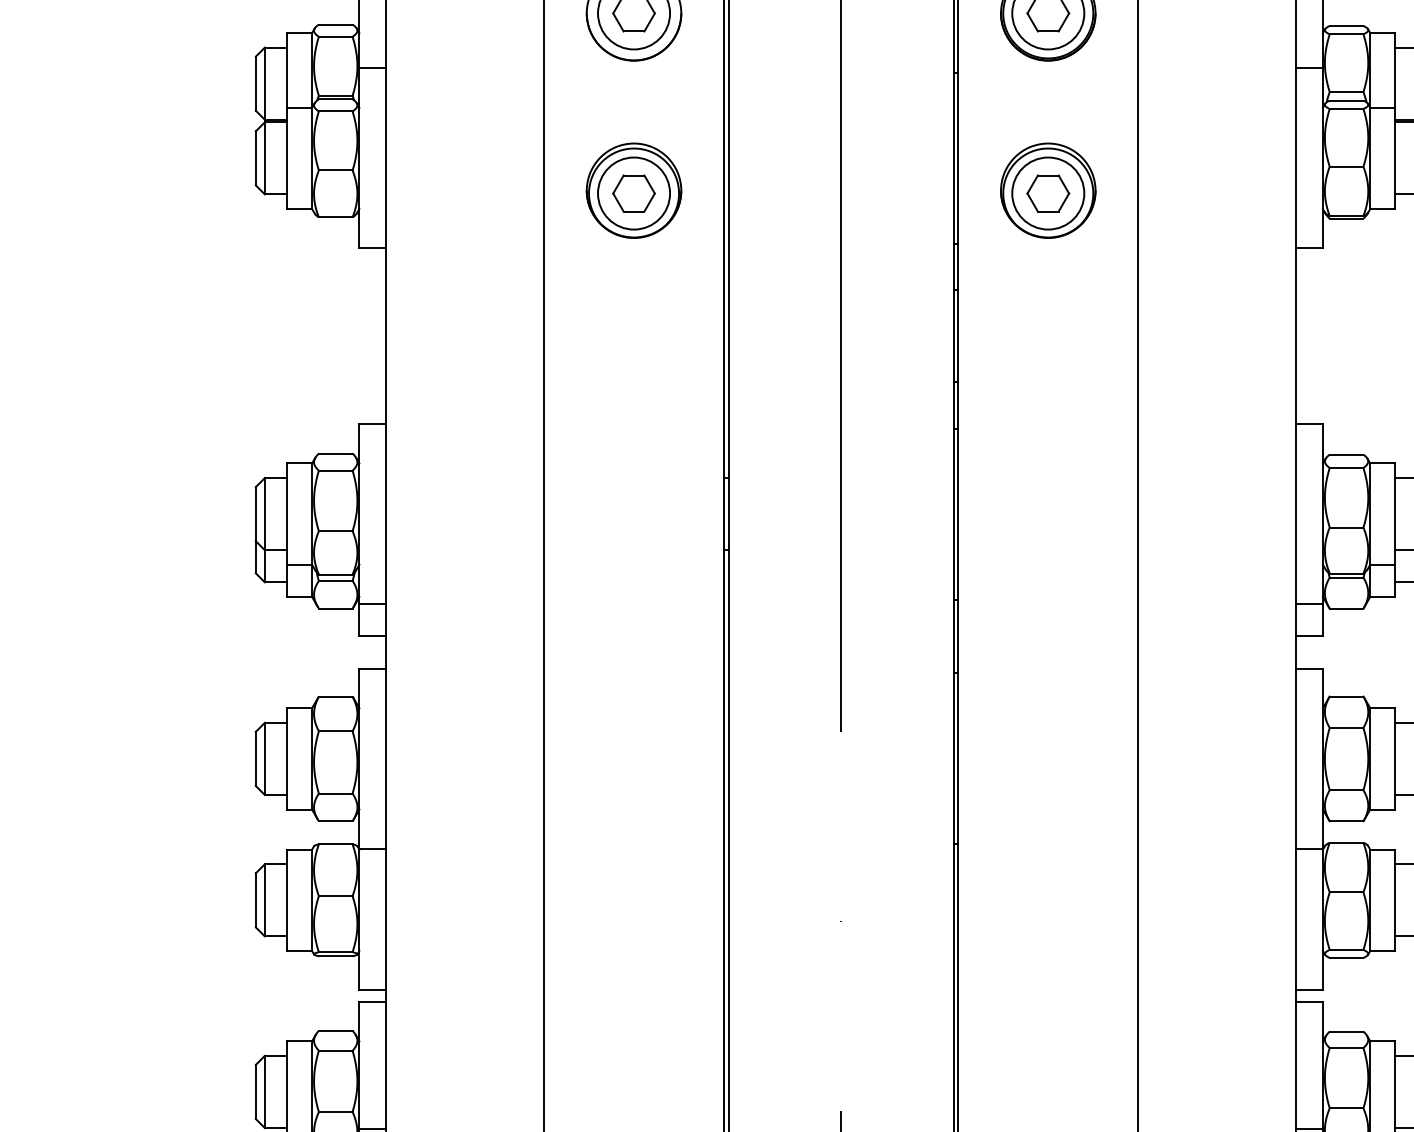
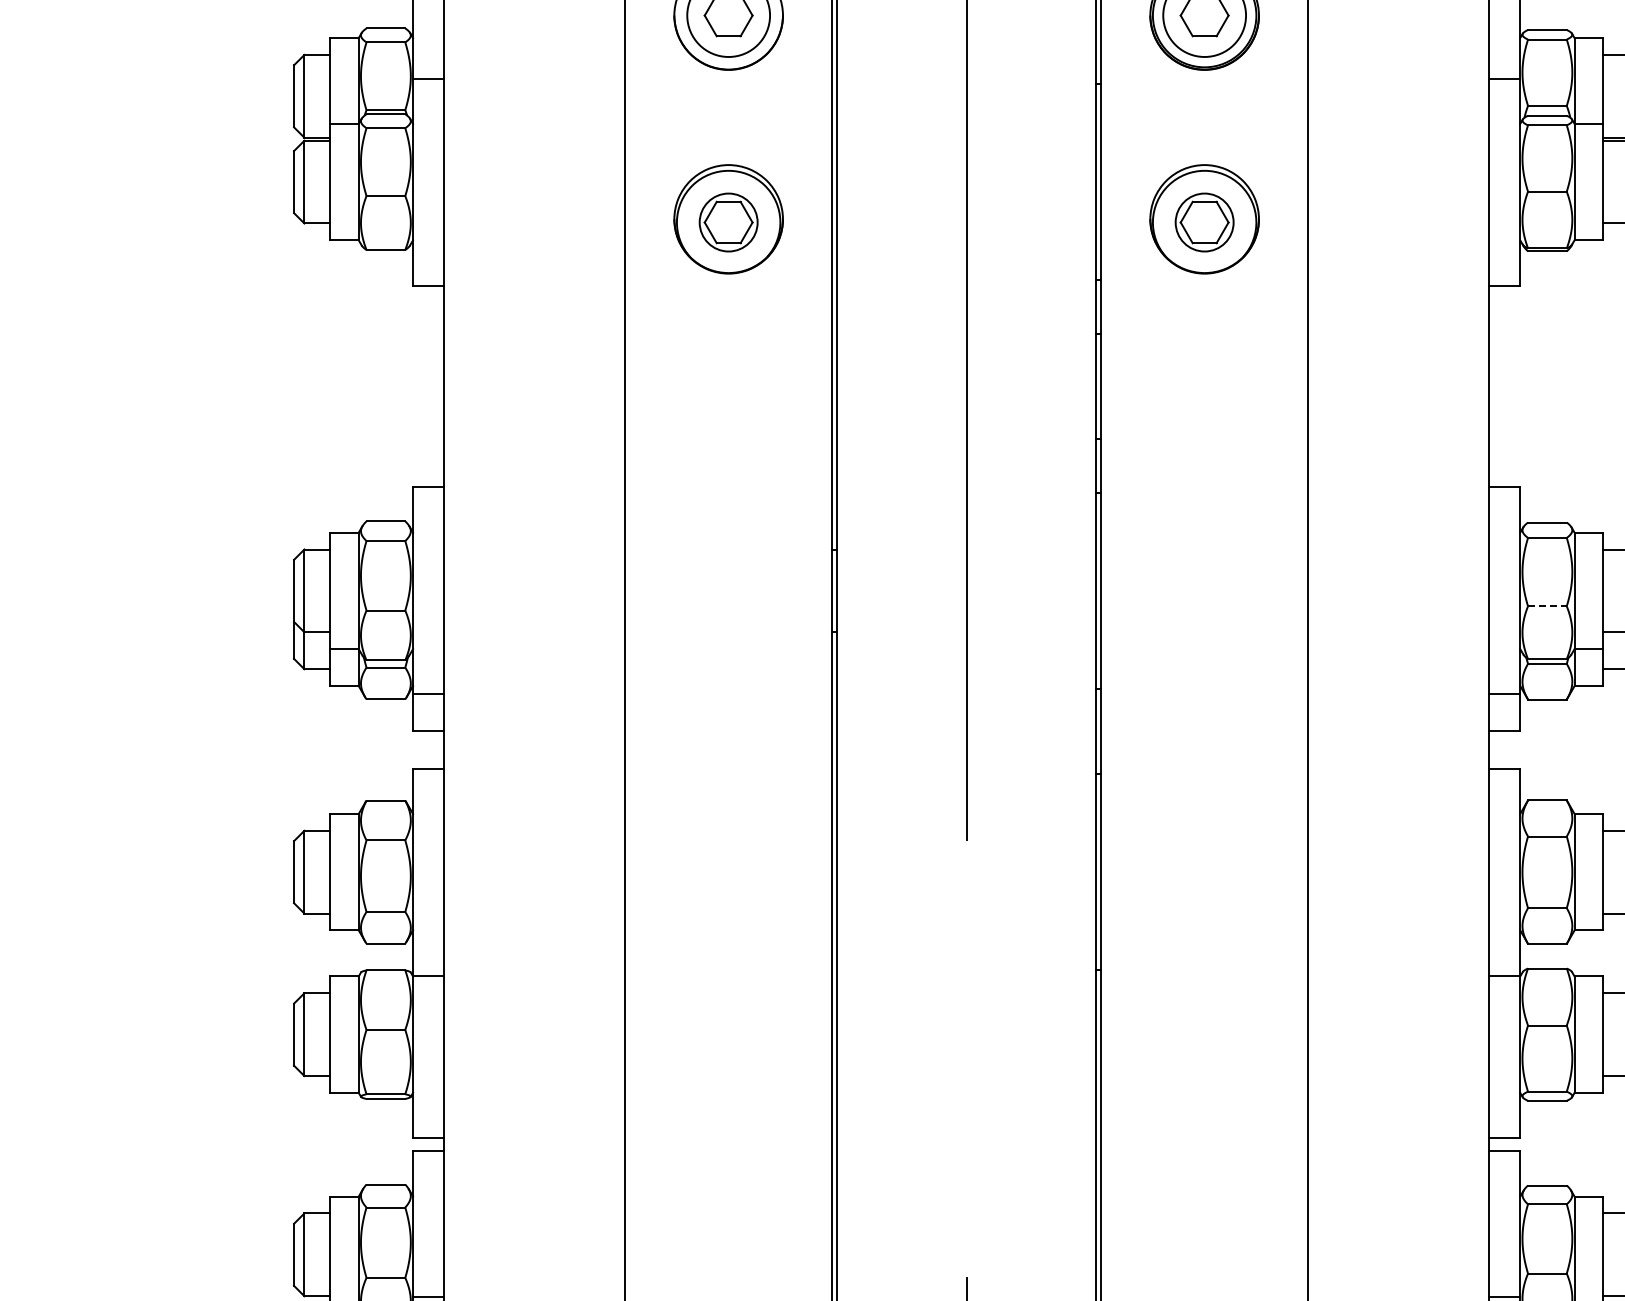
circle: (633, 193) -> (728, 222), size x0.7
circle: (1048, 193) -> (1204, 222), size x0.7
line: (1346, 527) -> (1547, 606), solid -> dashed

